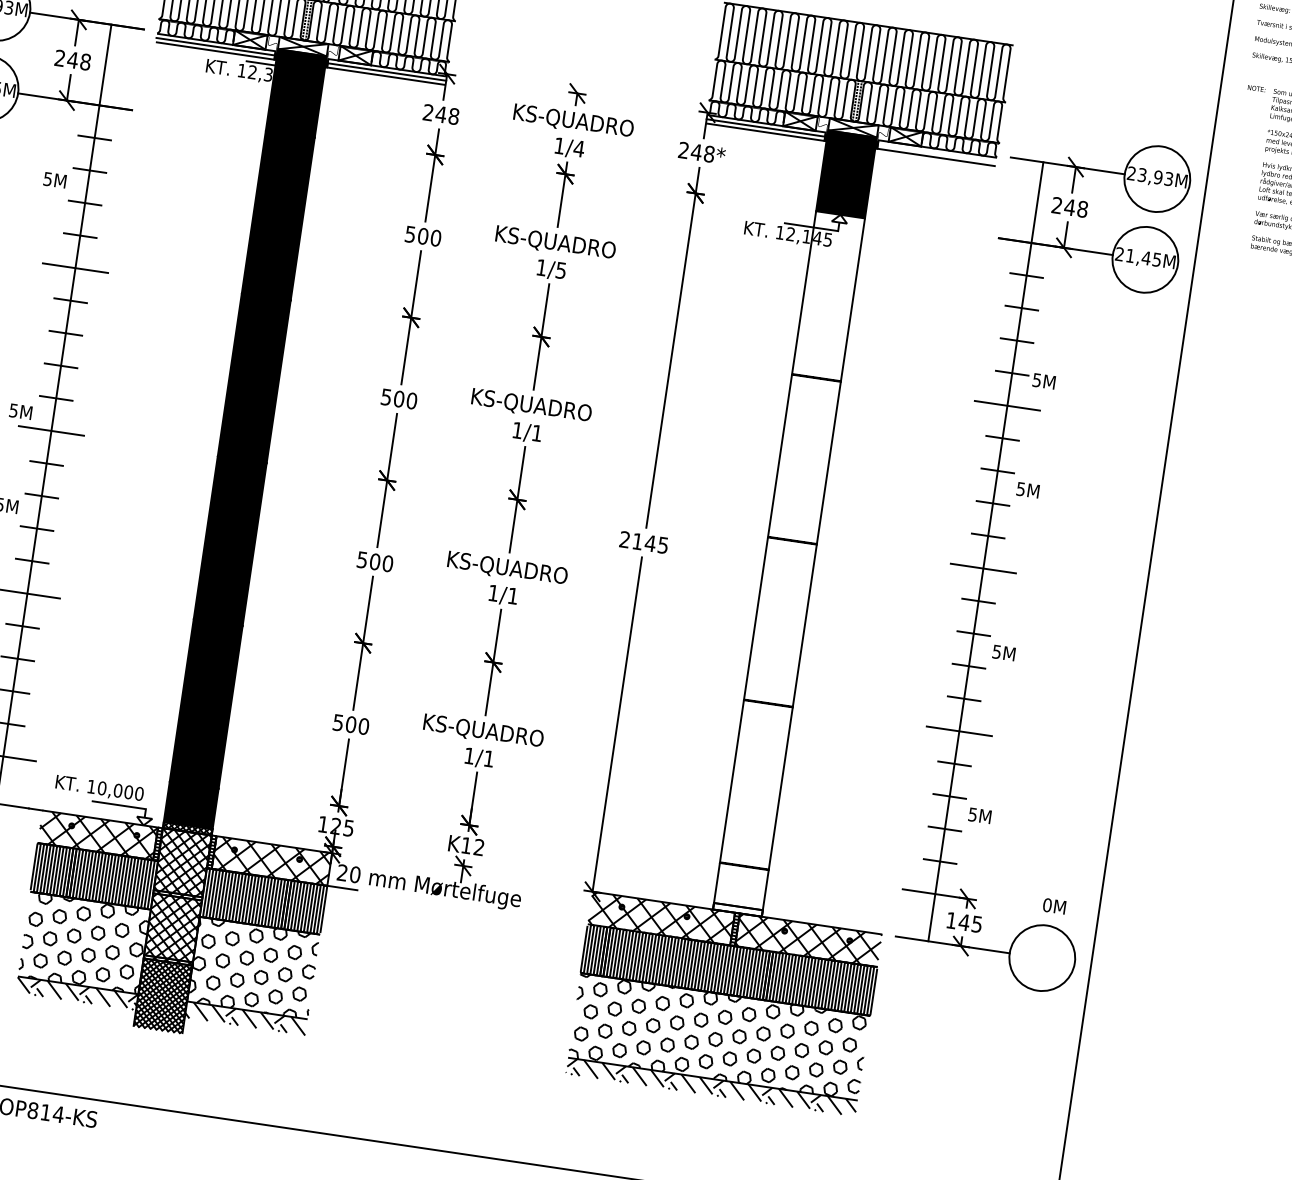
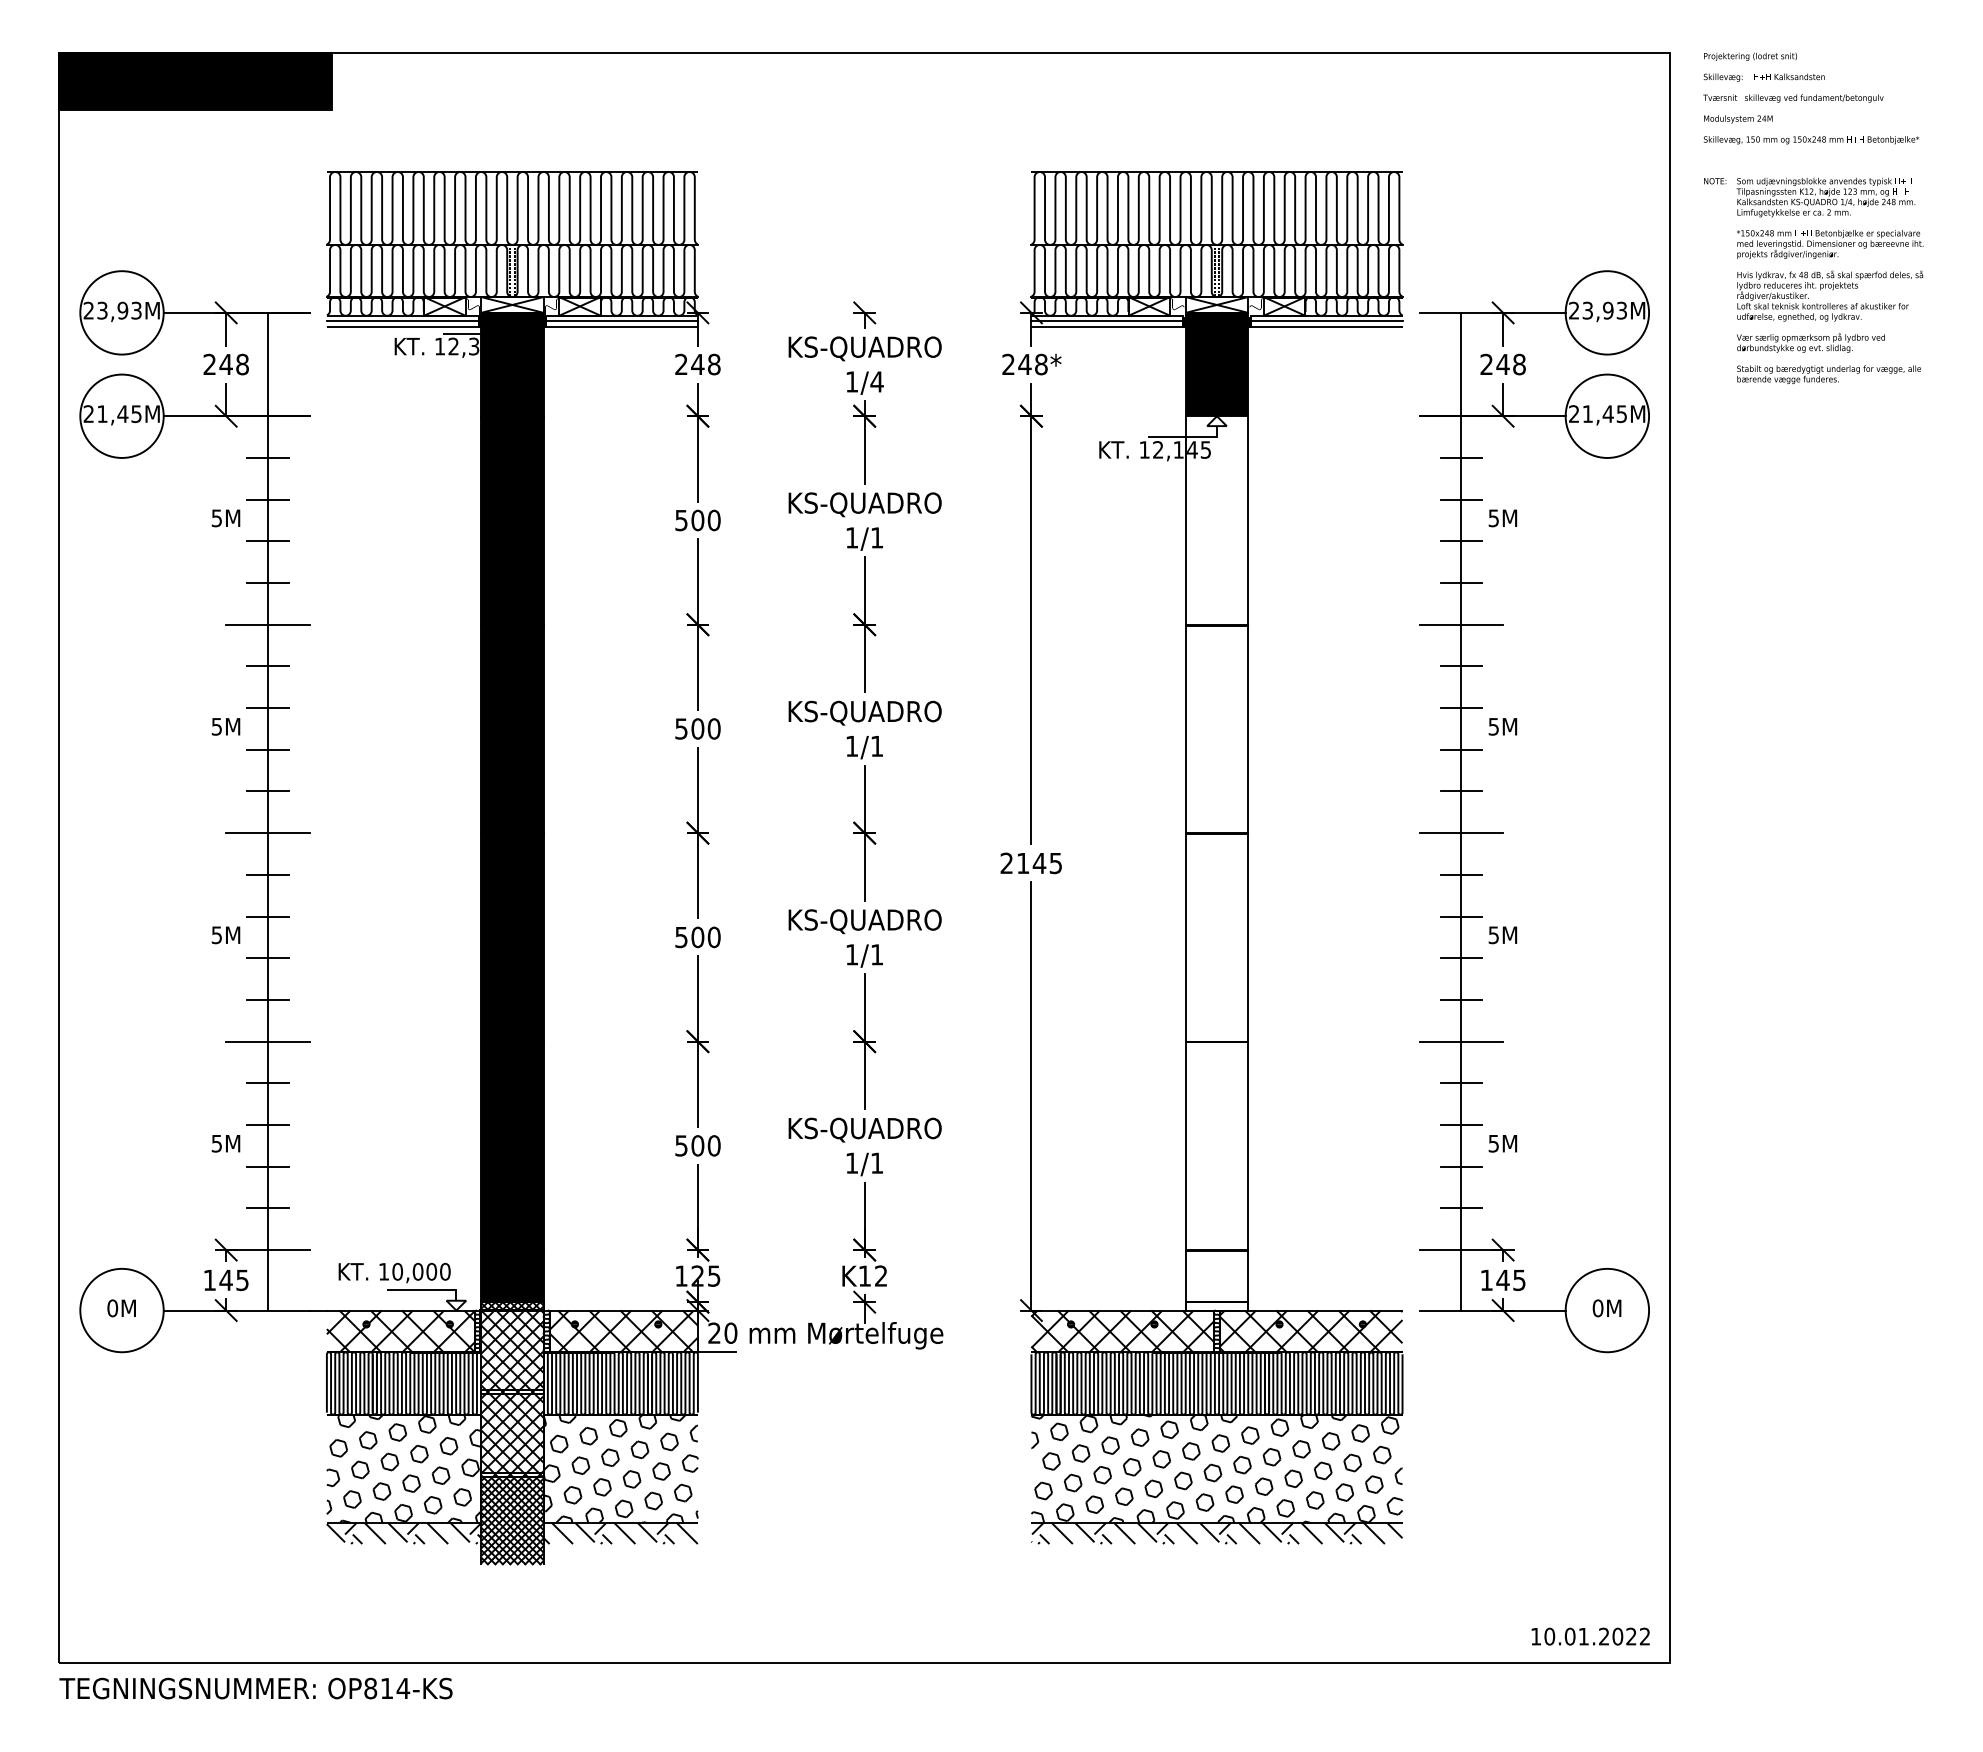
line: (937, 153) -> (1326, 321), added
text: (561, 270) -> (877, 537), KS-QUADRO^J1/5 -> KS-QUADRO^J1/1
text: (1043, 381) -> (1502, 518), moved
text: (20, 411) -> (225, 726), moved
text: (1054, 906) -> (1606, 1308), moved

